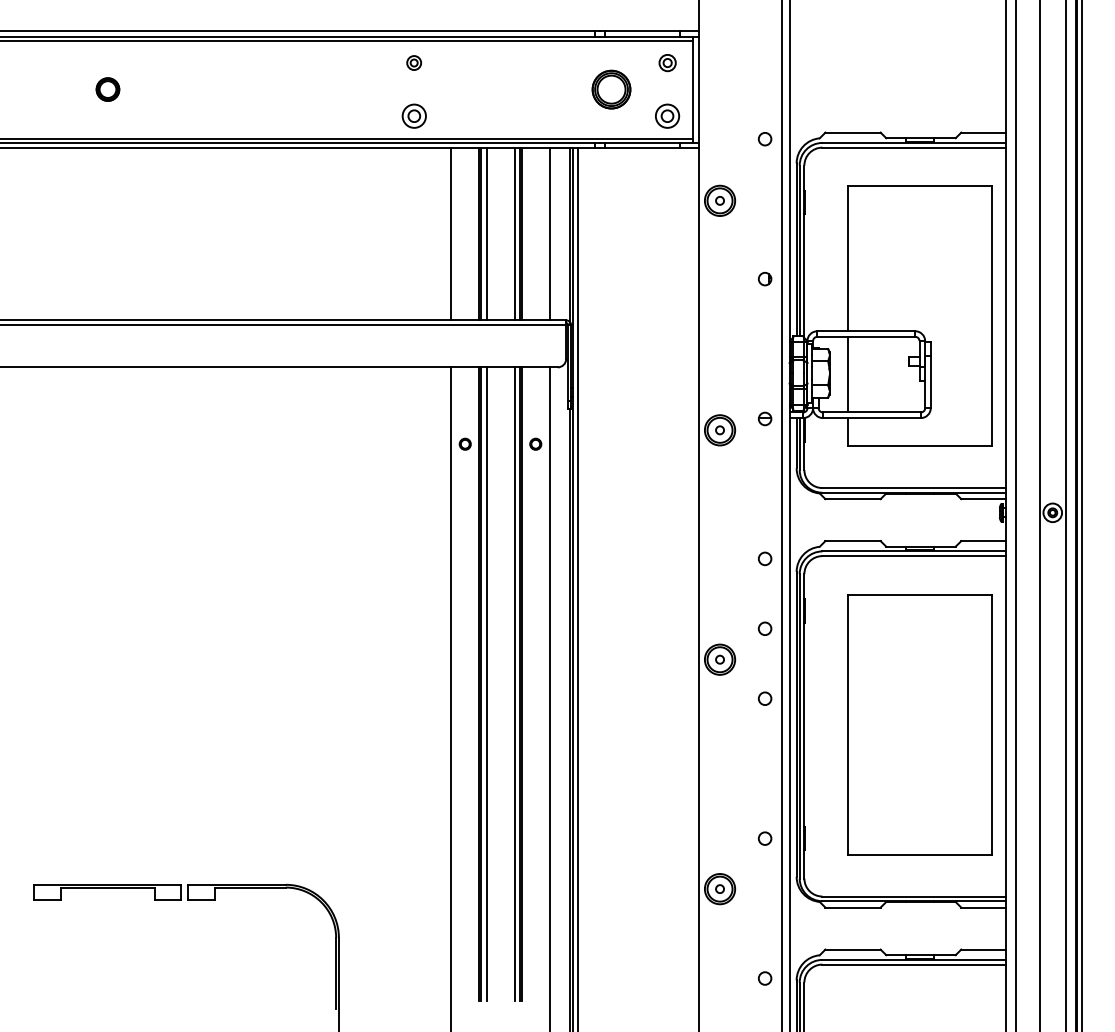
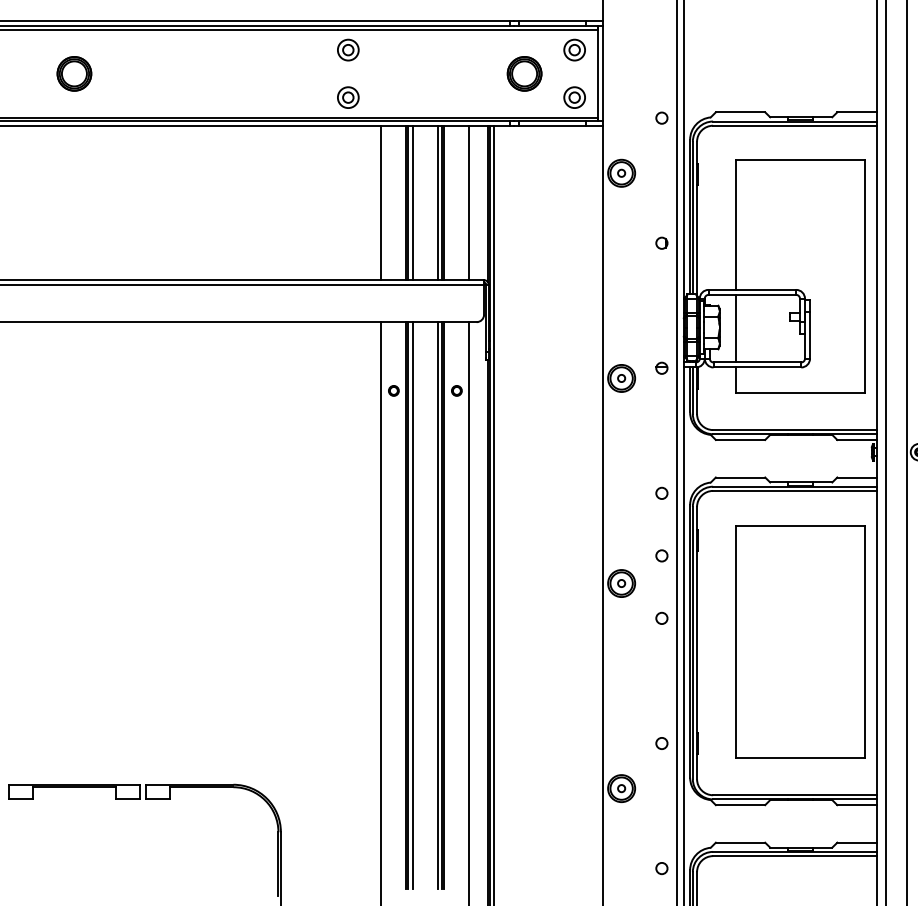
part: (413, 62) -> (347, 49), size x1.67
part: (667, 62) -> (574, 49), size x1.43
part: (107, 89) -> (74, 73), size x1.67

